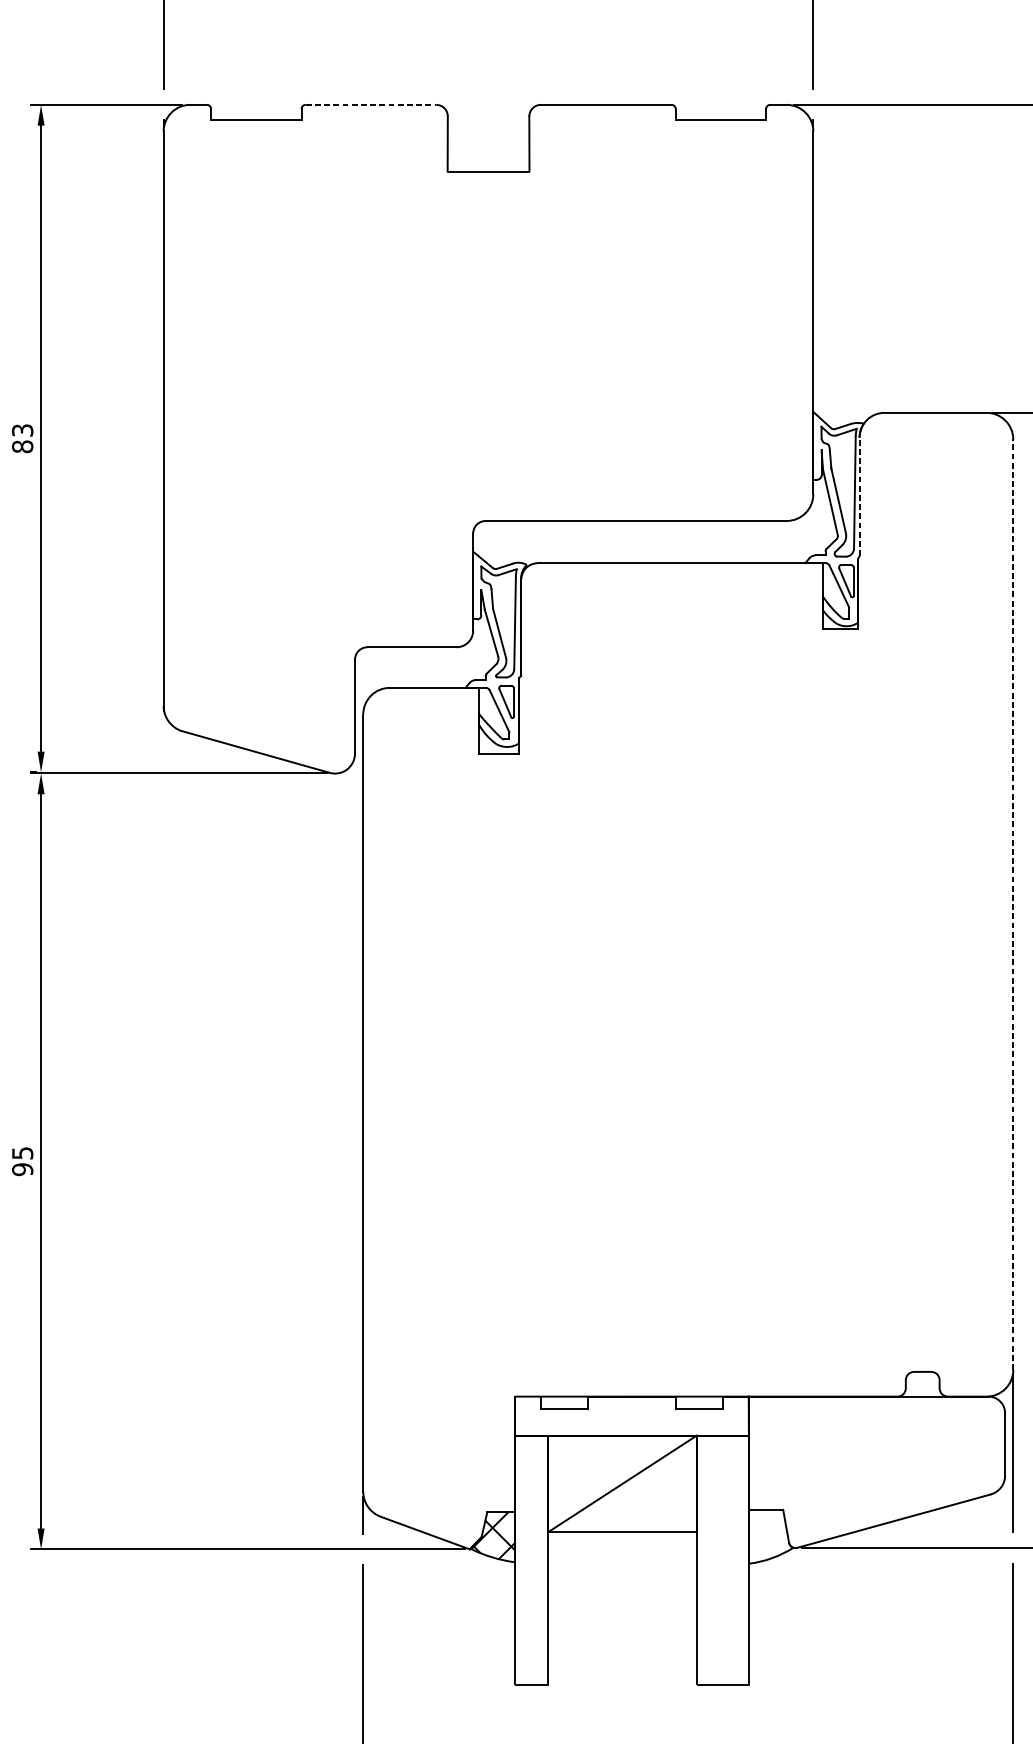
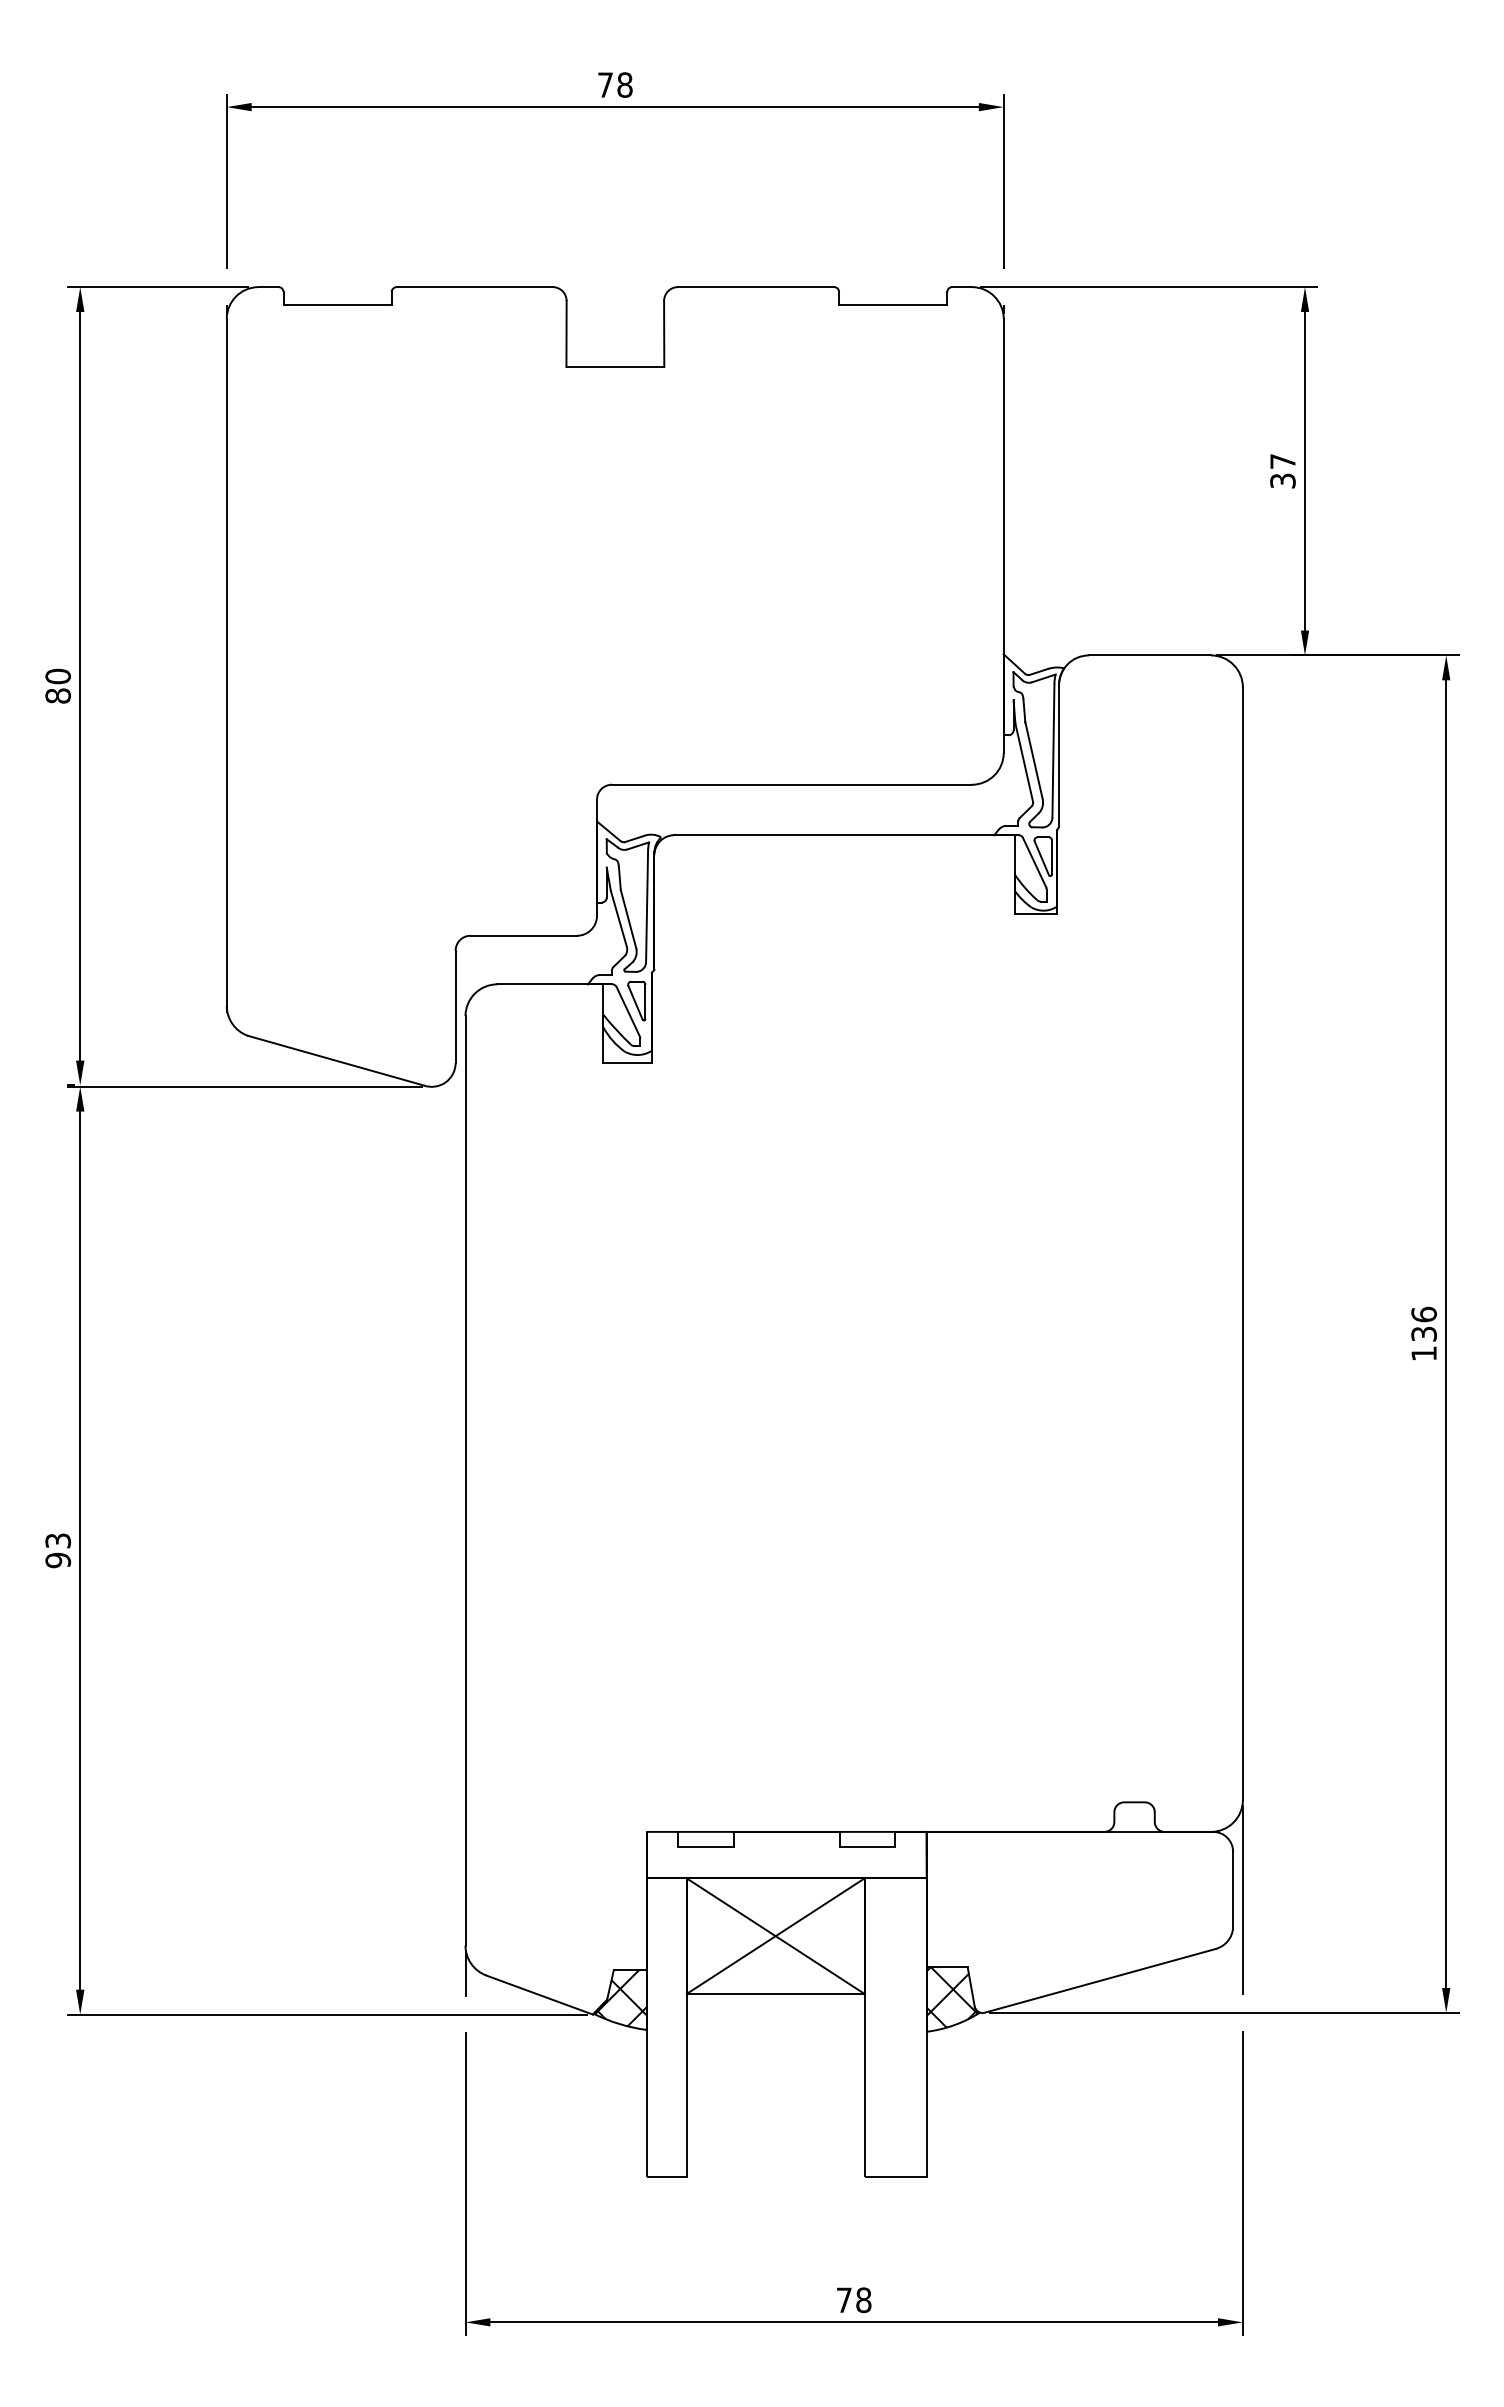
line: (370, 105) -> (474, 287), dashed -> solid
text: (22, 430) -> (58, 676), 83 -> 80
line: (859, 496) -> (1059, 755), dashed -> solid
line: (1012, 904) -> (1242, 1243), dashed -> solid
text: (22, 1152) -> (57, 1540), 95 -> 93
line: (622, 1483) -> (775, 1935), added
hatch: (769, 1535) -> (951, 1997), added

